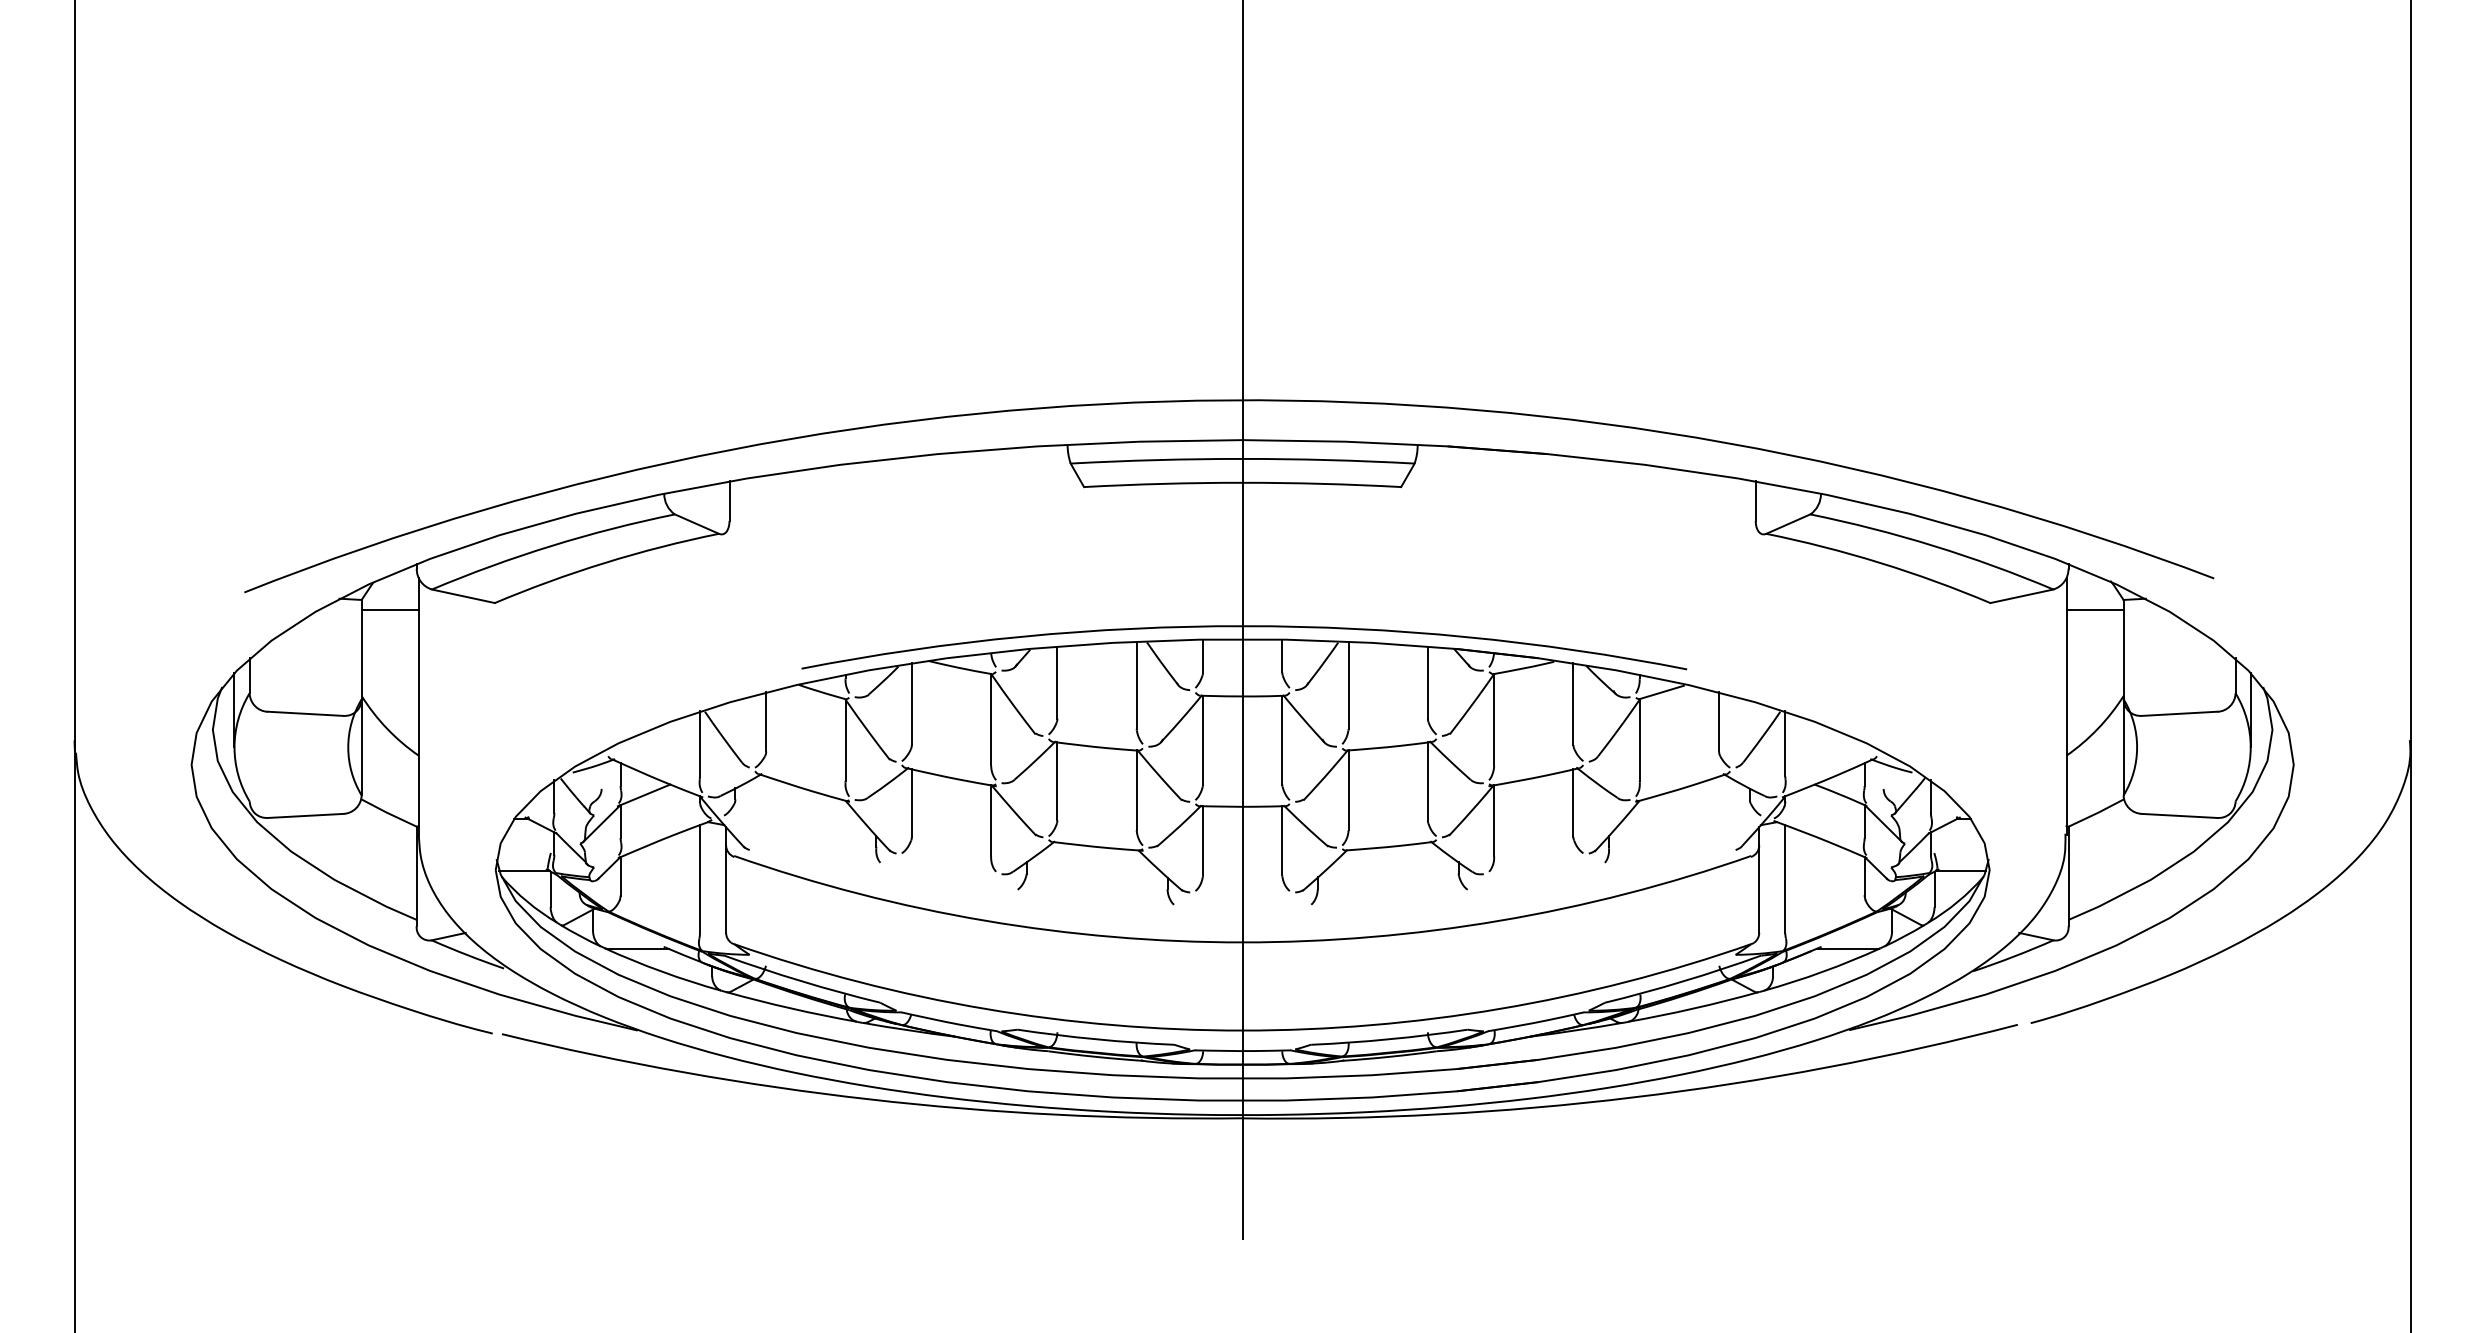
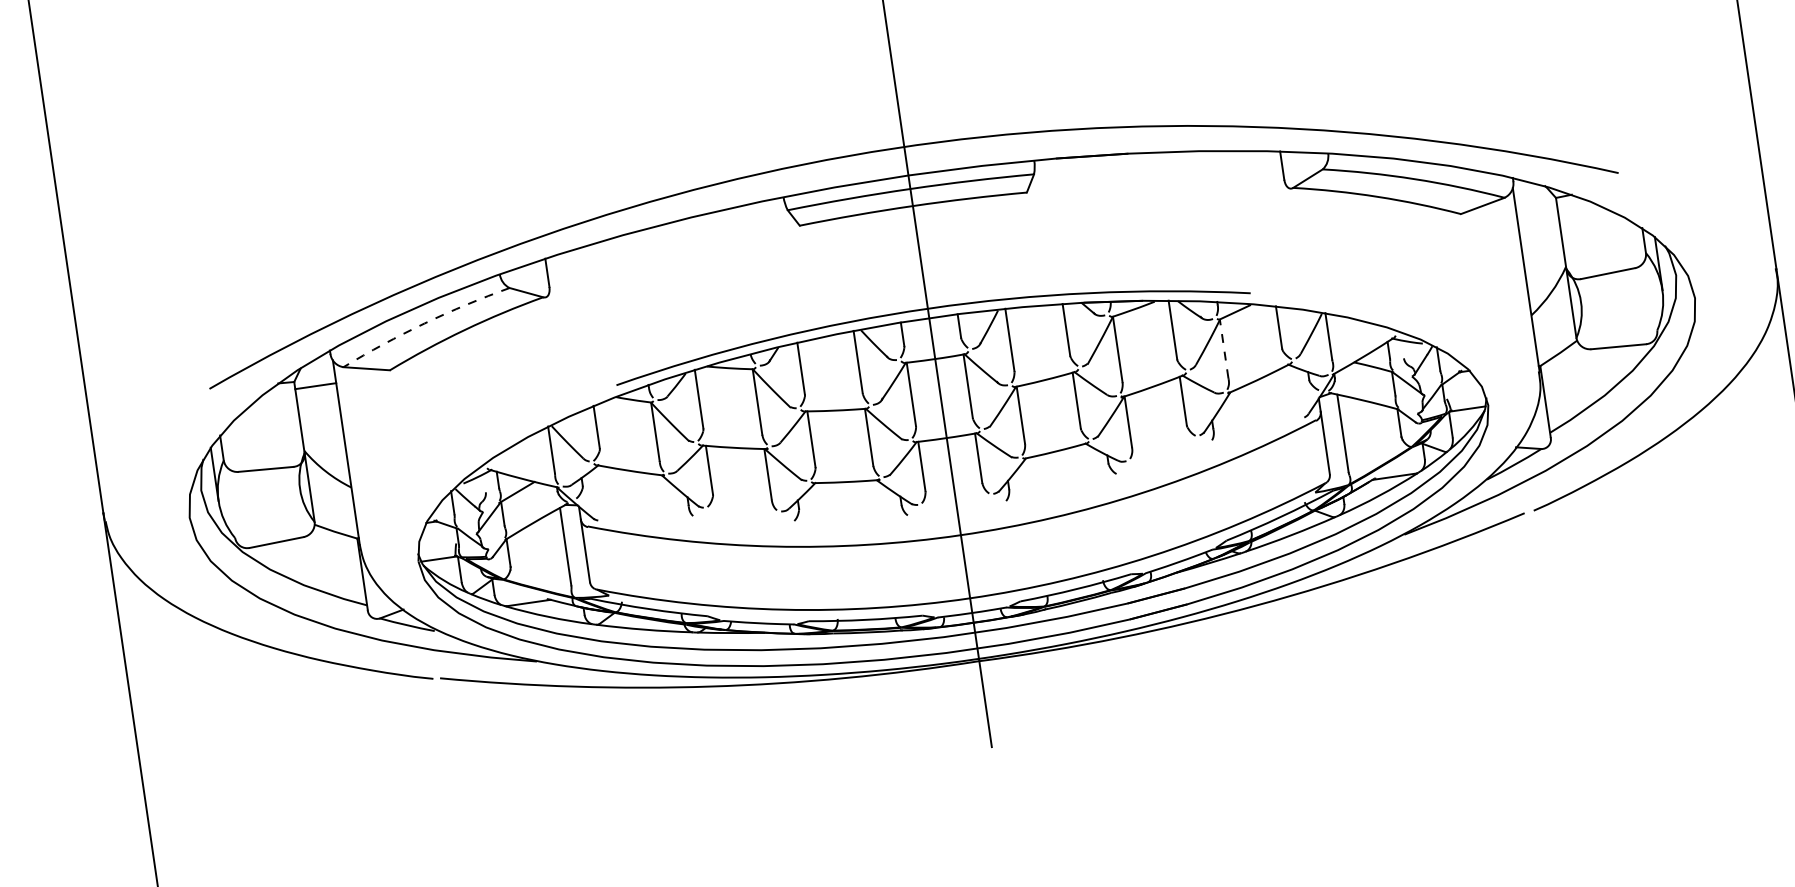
arc: (551, 545) -> (424, 323), solid -> dashed
line: (2094, 609) -> (1536, 207), removed
line: (1639, 740) -> (1224, 349), solid -> dashed

